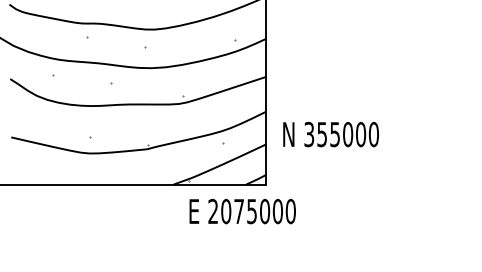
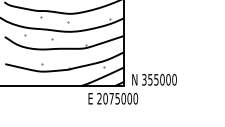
text: (331, 133) -> (154, 79), moved

